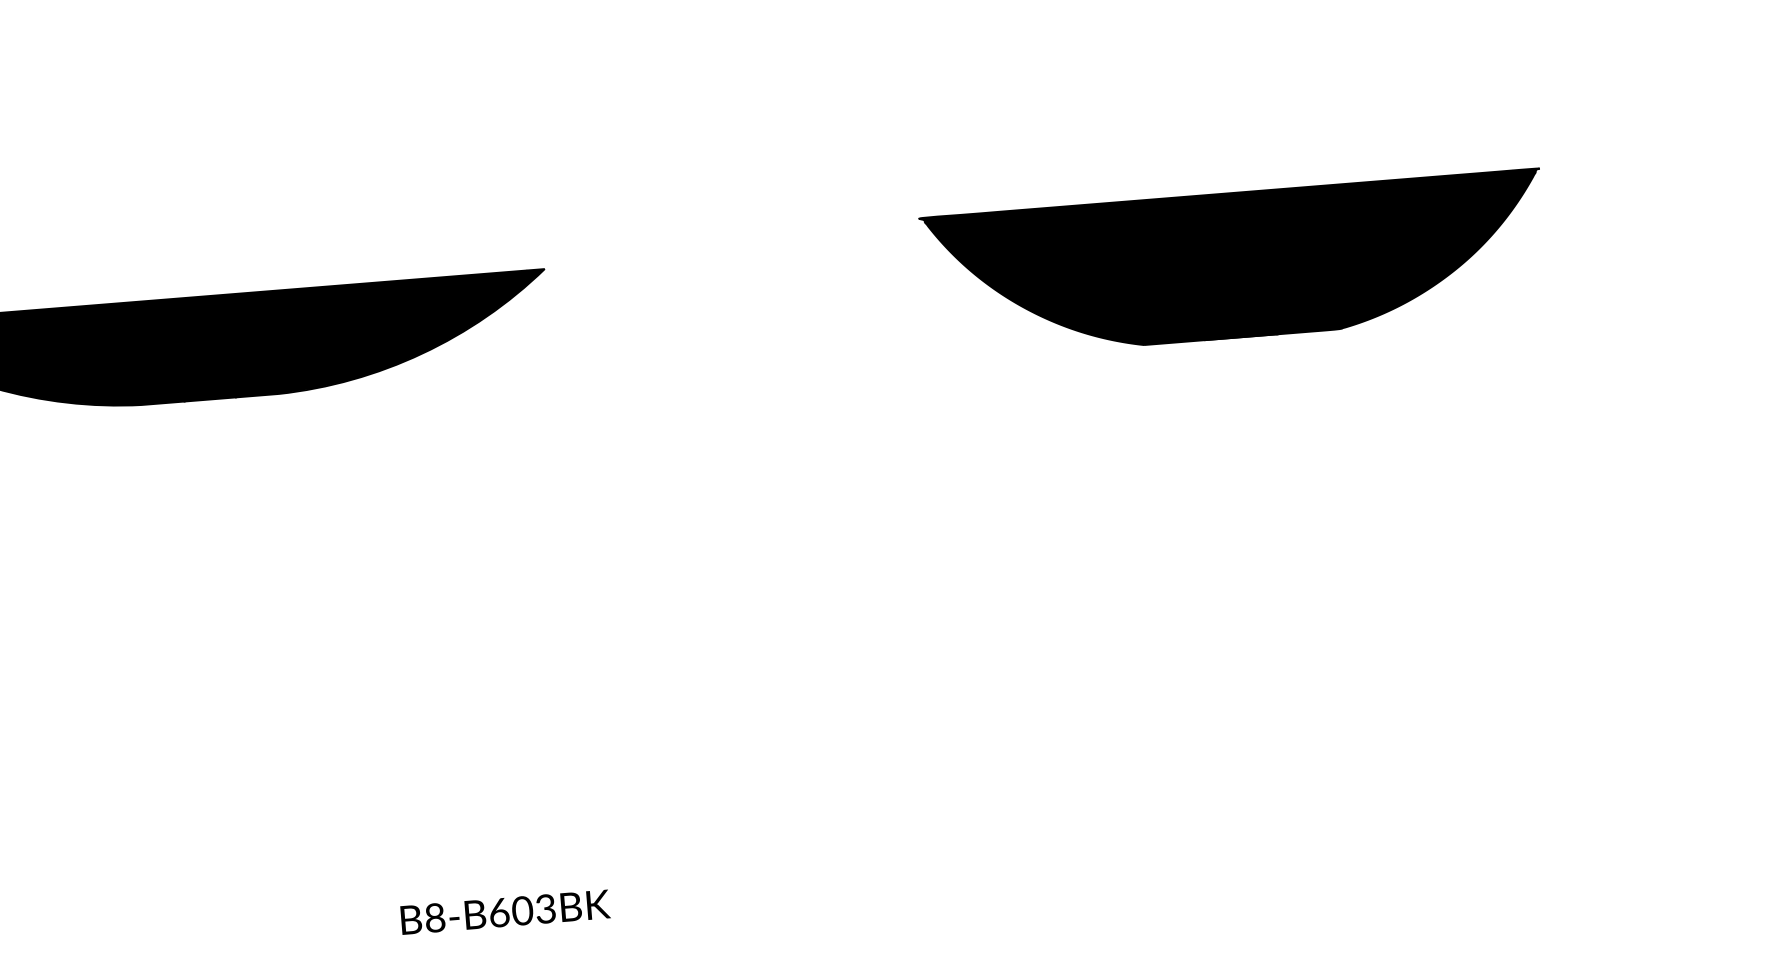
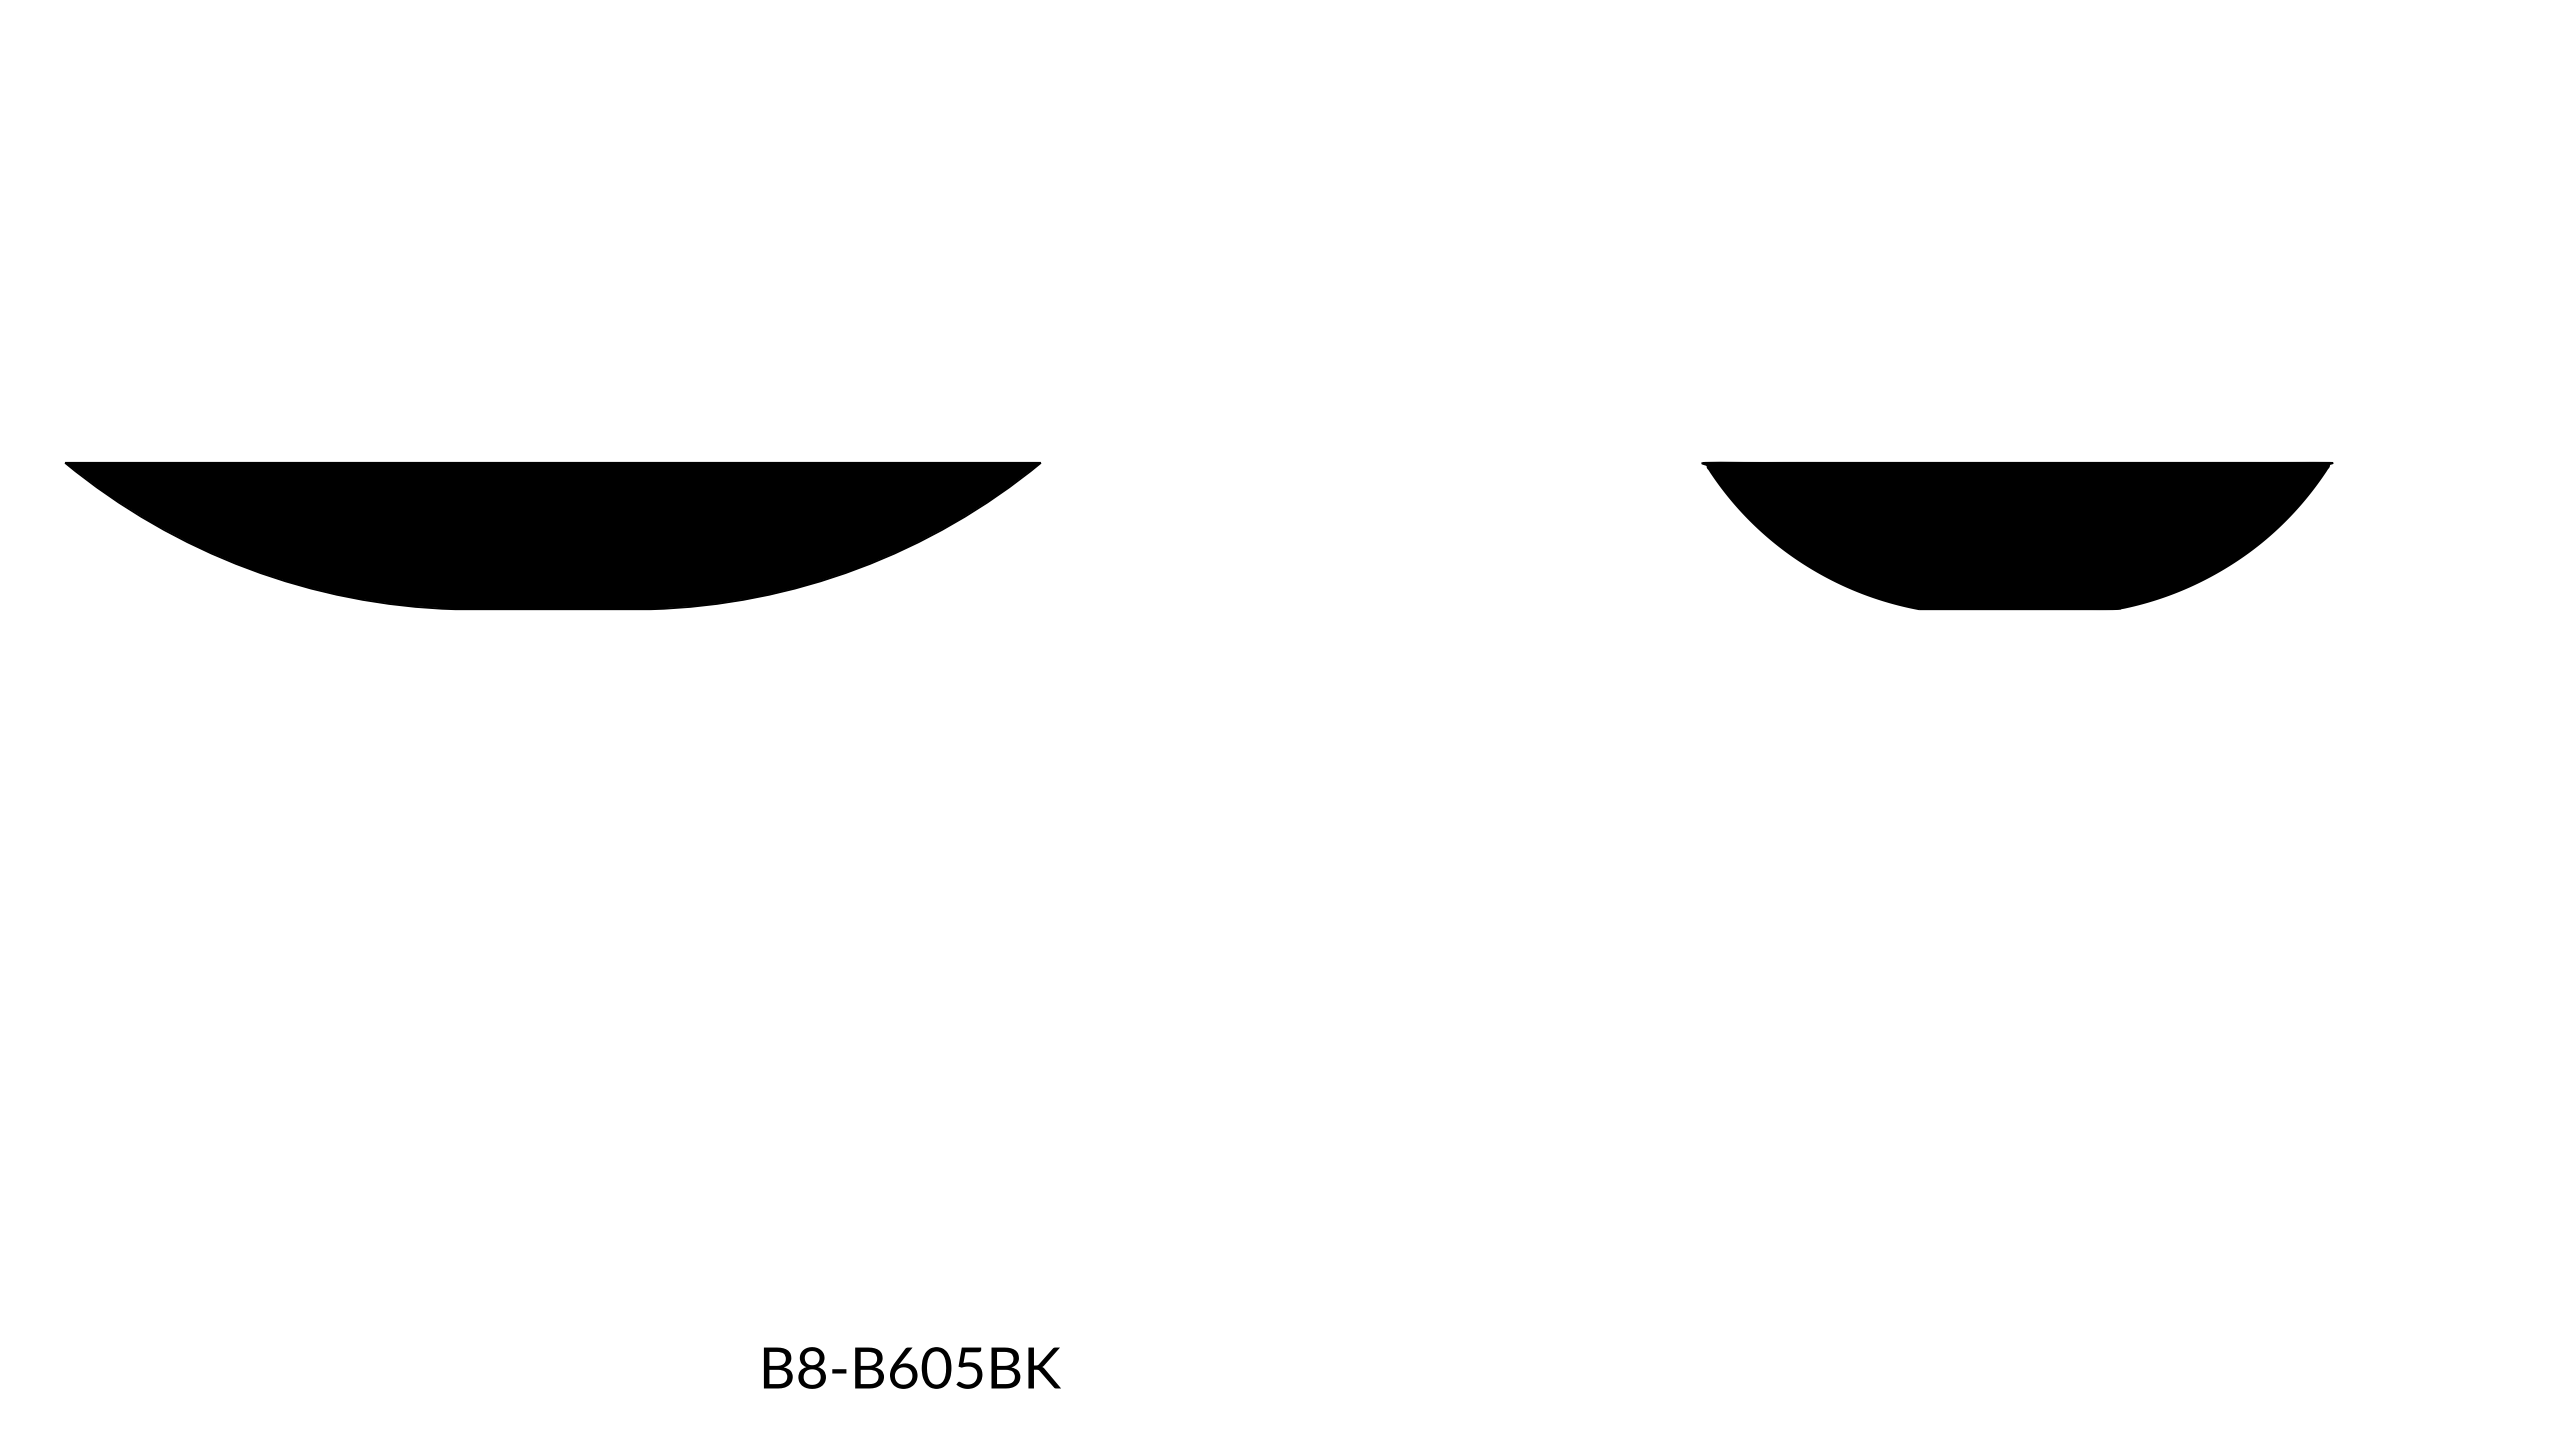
part: (1234, 264) -> (2017, 535), size x0.71
text: (545, 908) -> (968, 1367), B8-B603BK -> B8-B605BK

